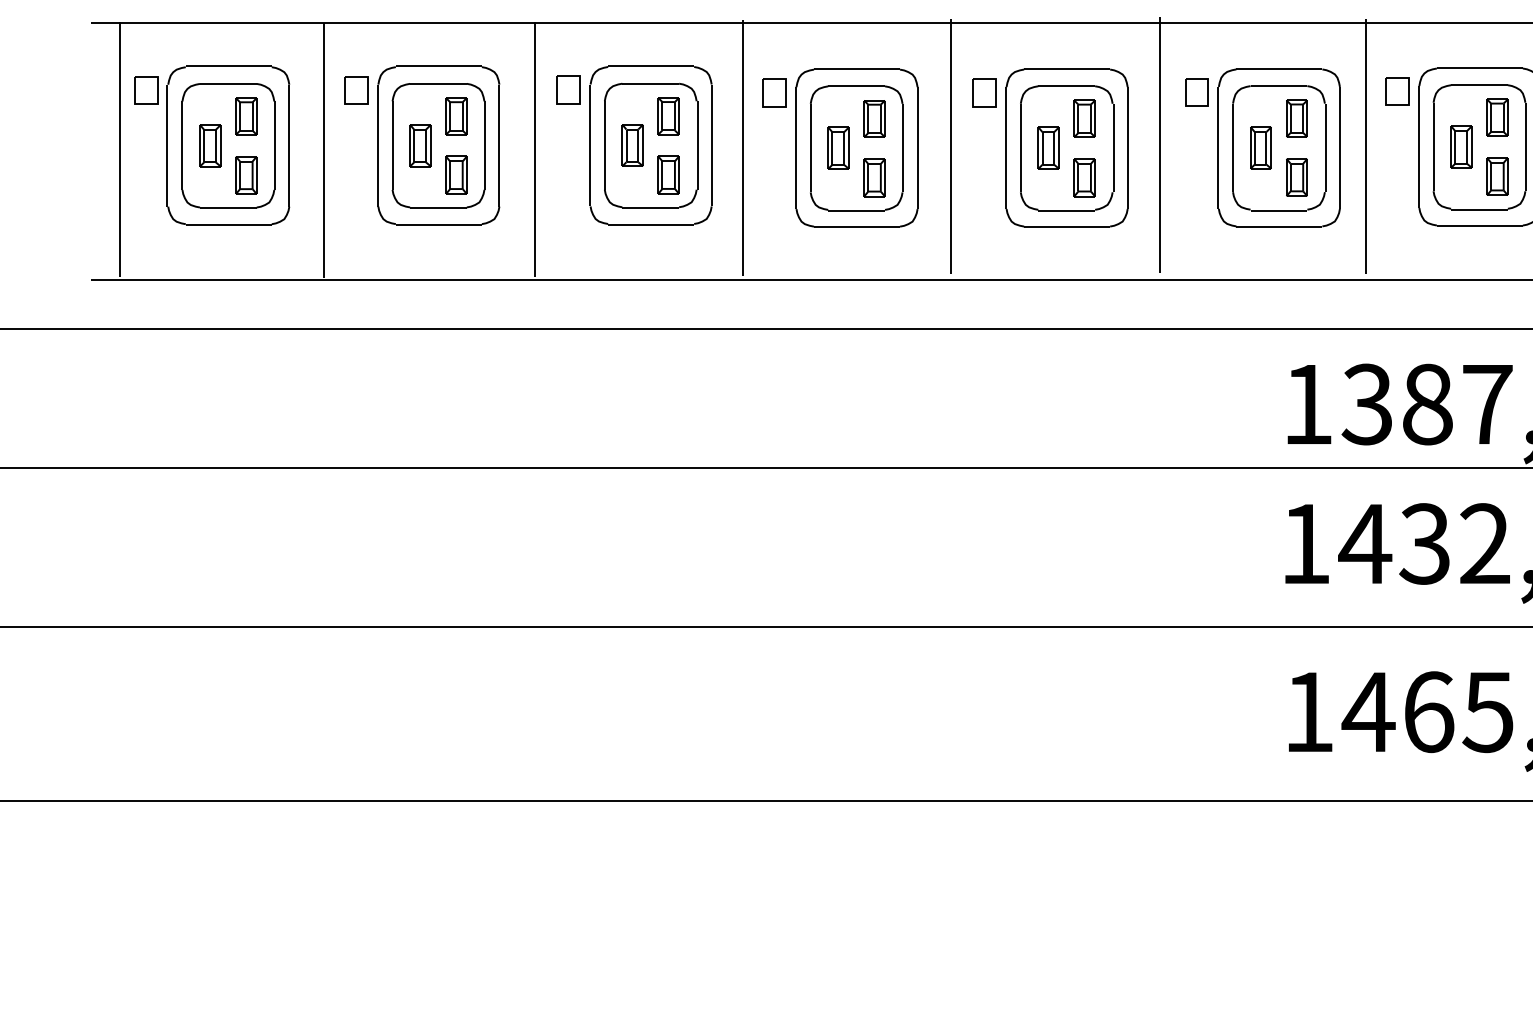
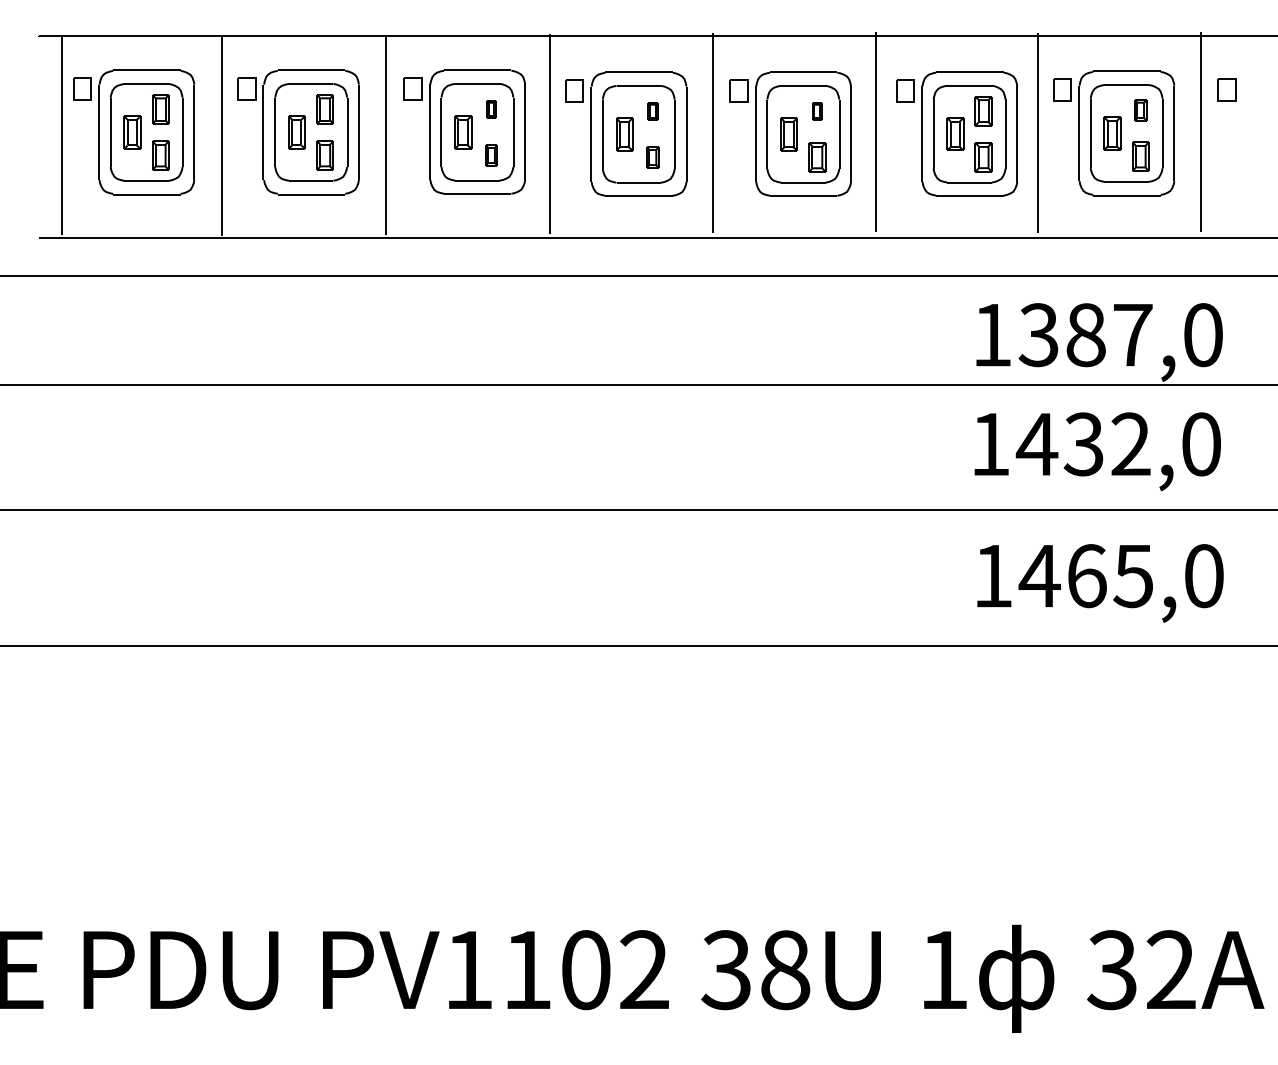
part: (668, 116) -> (491, 109), size x0.6
part: (1497, 117) -> (1140, 110), size x0.7
part: (874, 119) -> (652, 111), size x0.6
part: (1084, 119) -> (817, 111), size x0.6
part: (668, 175) -> (491, 155), size x0.7
part: (874, 177) -> (652, 157), size x0.7

